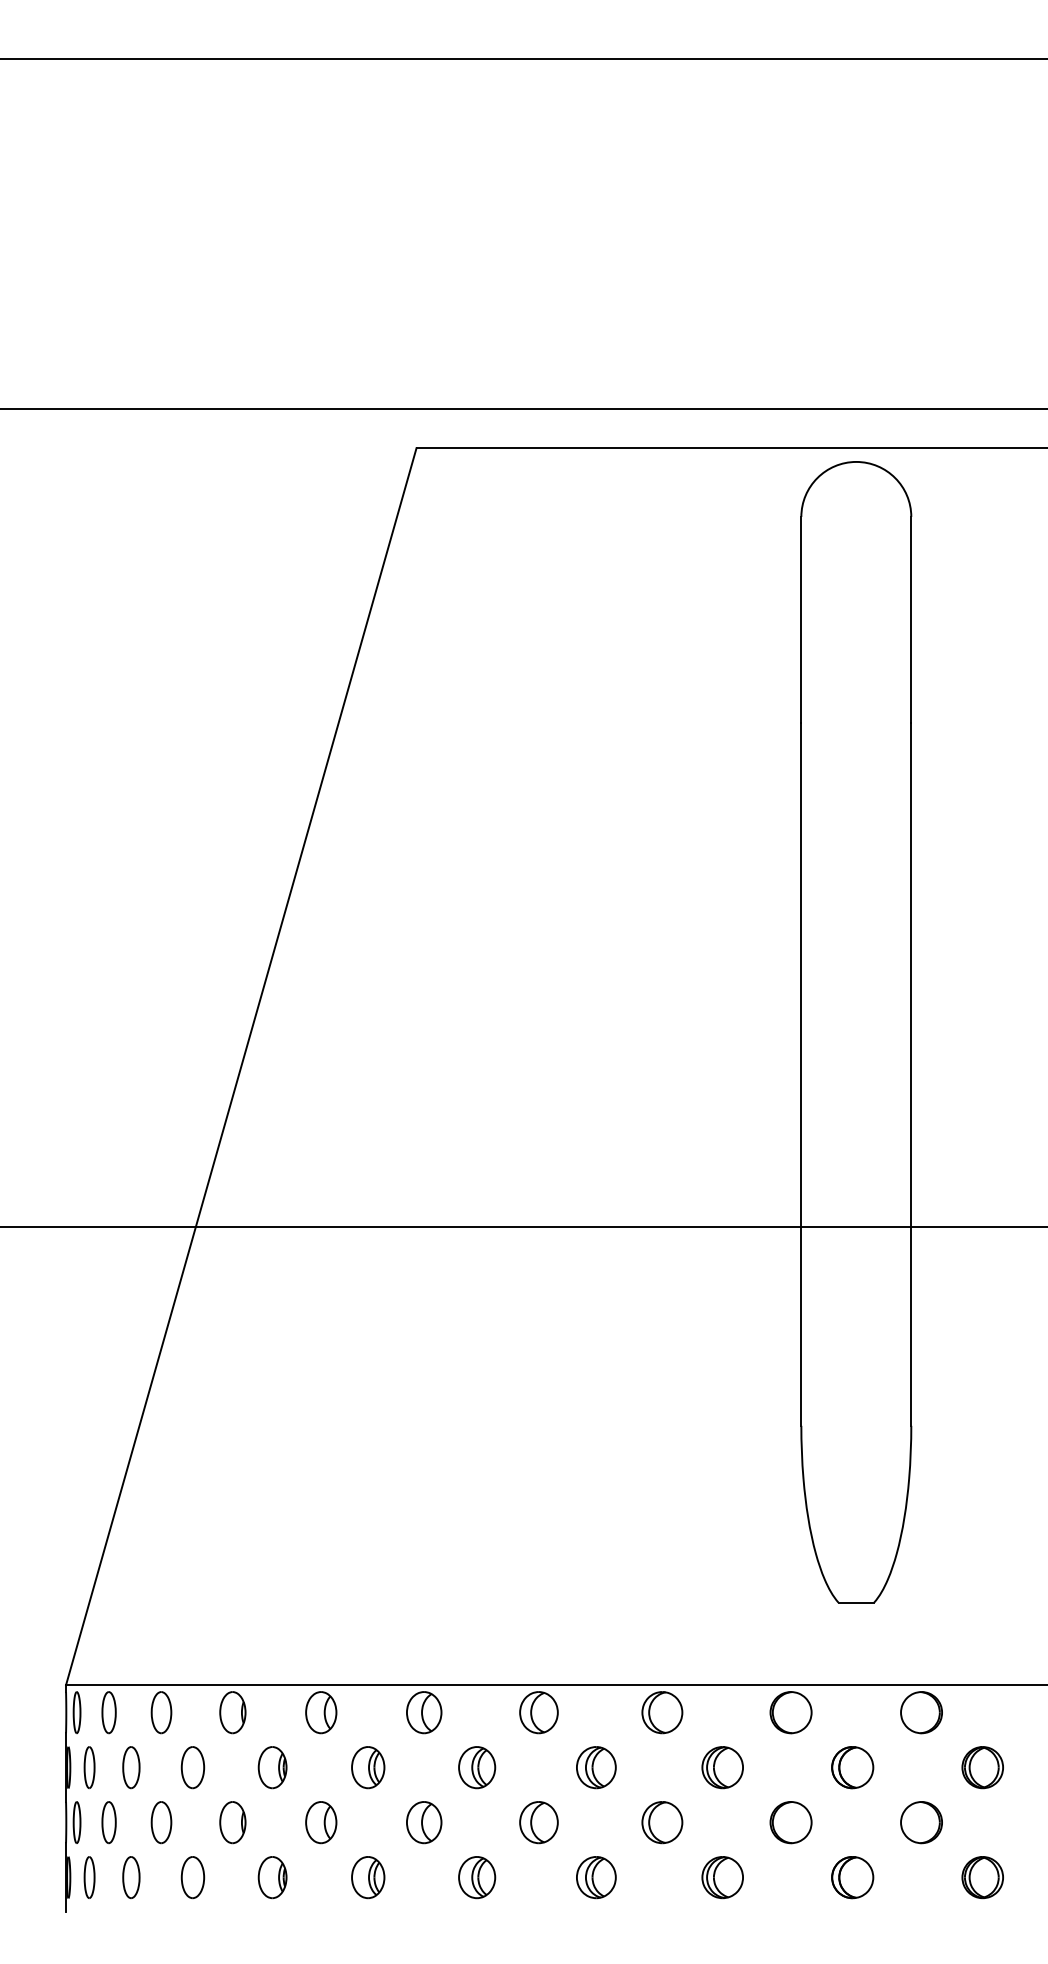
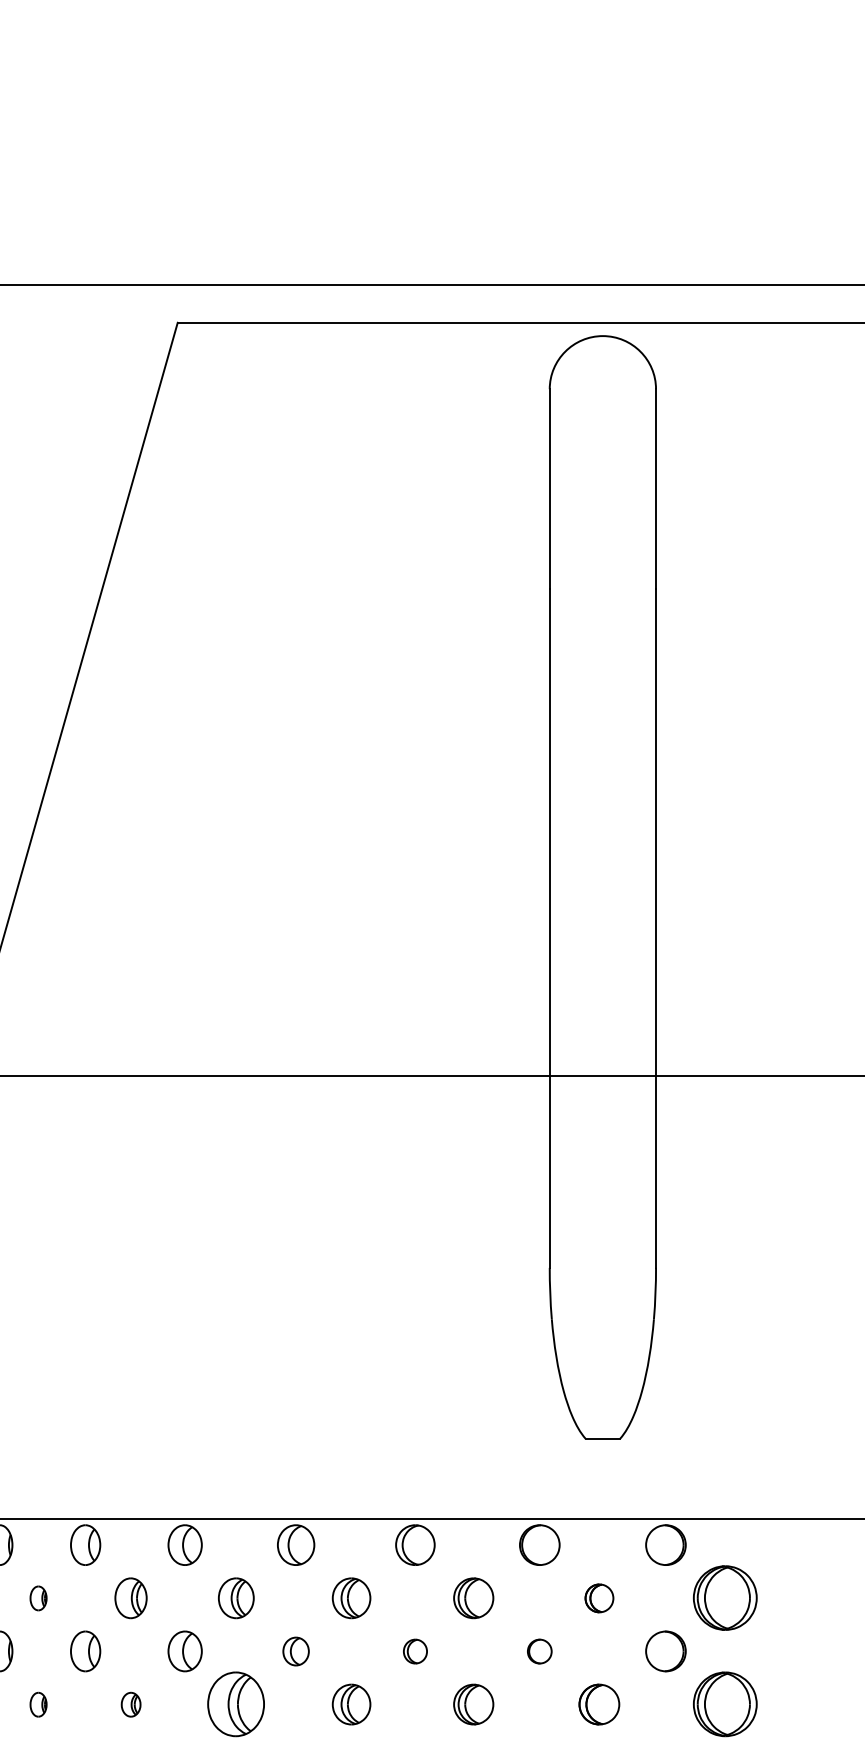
part: (272, 1767) -> (38, 1598), size x0.6
part: (852, 1767) -> (599, 1598), size x0.7
part: (982, 1767) -> (724, 1598), size x1.6
part: (538, 1822) -> (295, 1651), size x0.7
part: (662, 1822) -> (415, 1651), size x0.6
part: (790, 1822) -> (539, 1651), size x0.6
part: (272, 1877) -> (38, 1704), size x0.6
part: (368, 1877) -> (131, 1704), size x0.6
part: (477, 1877) -> (236, 1704), size x1.6
part: (982, 1877) -> (724, 1704), size x1.6

